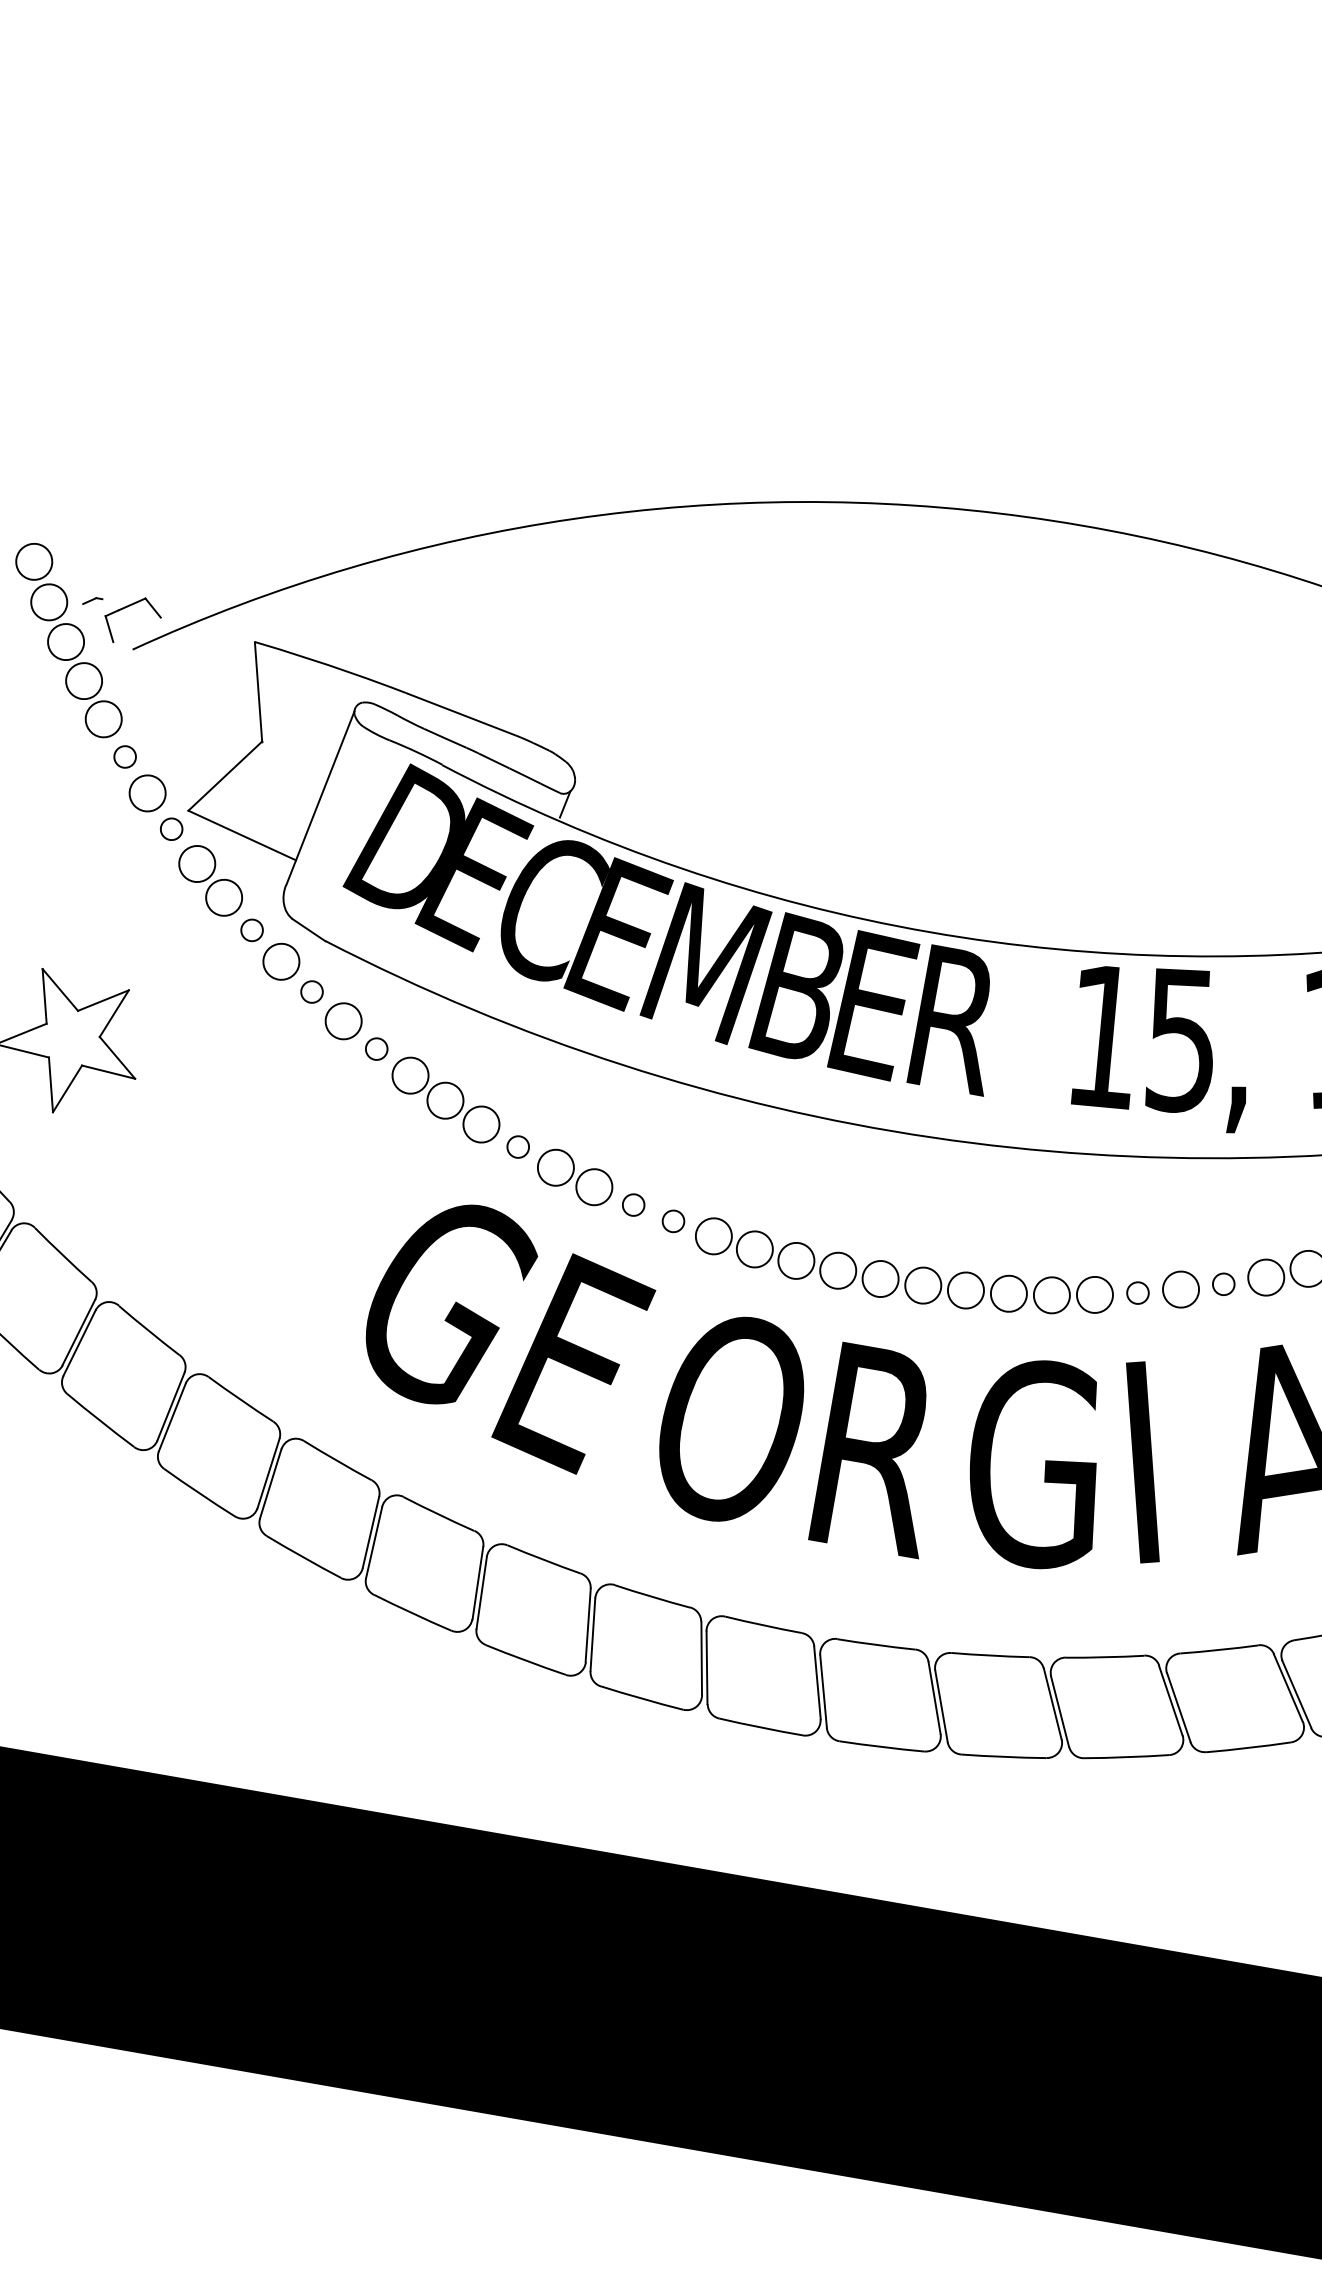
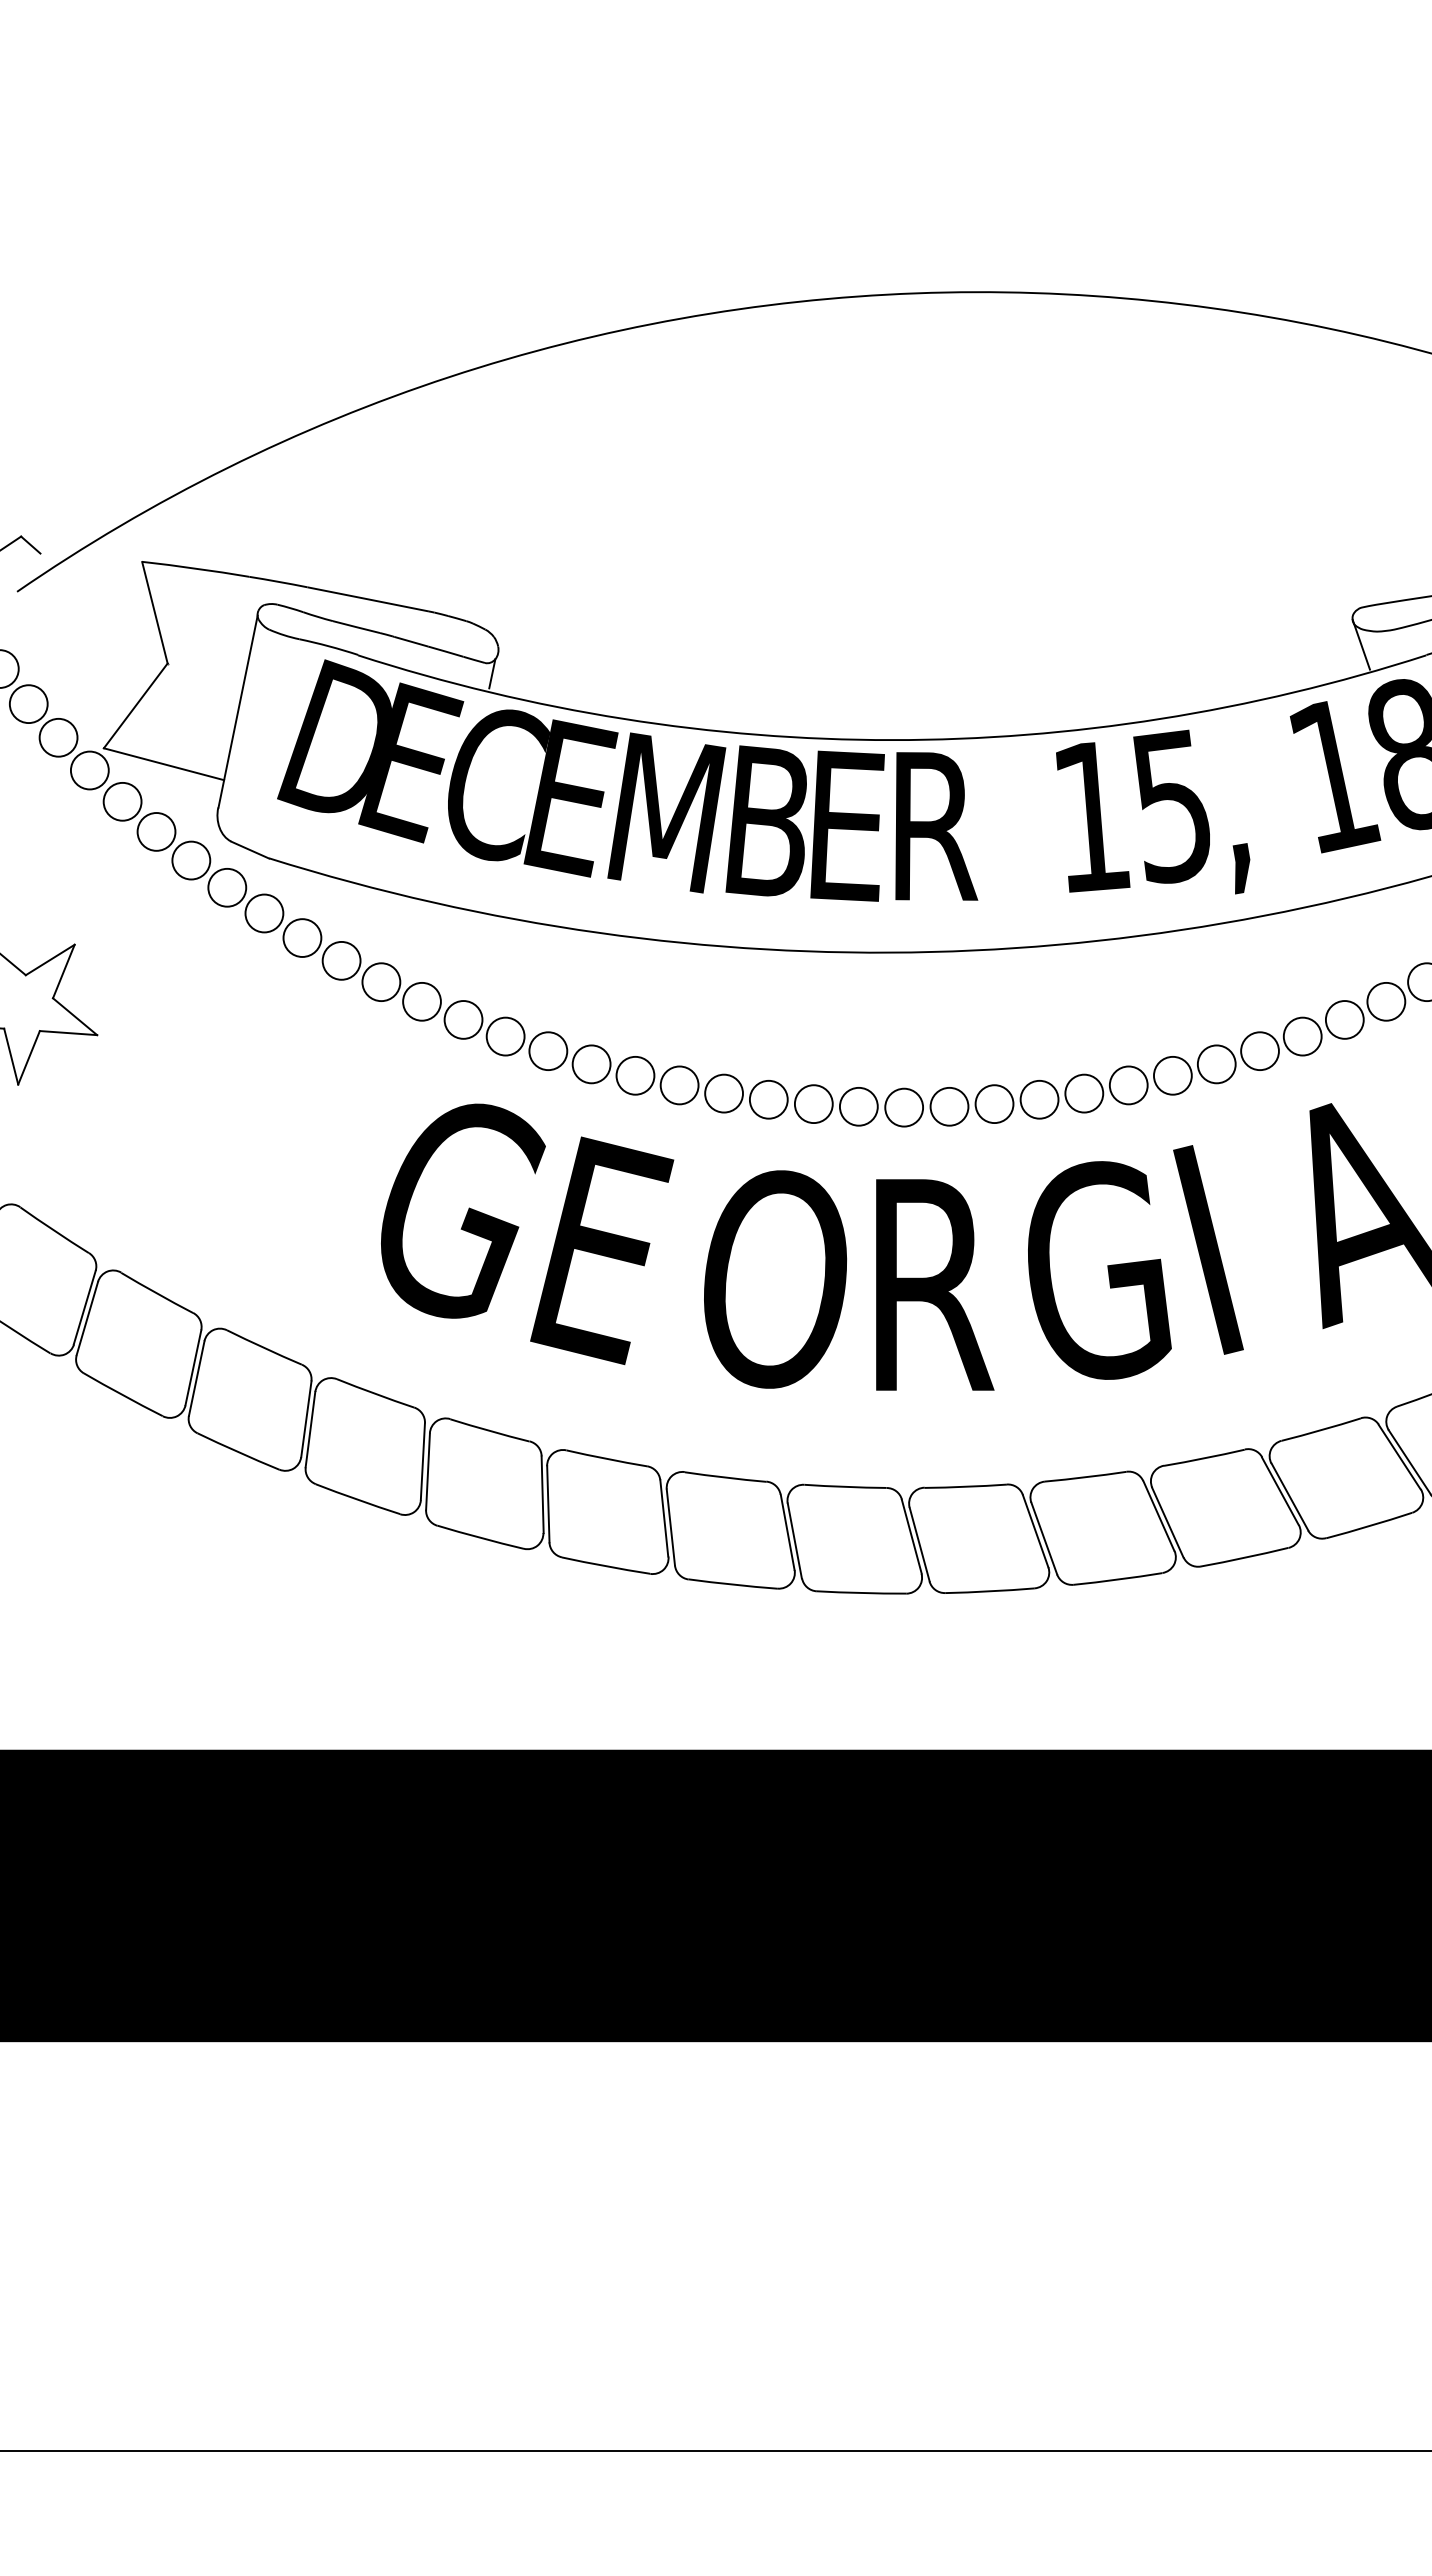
circle: (124, 757) -> (28, 704), size x1.67
circle: (171, 829) -> (89, 770), size x1.67
circle: (252, 930) -> (191, 860), size x1.67
circle: (312, 992) -> (264, 913), size x1.67
circle: (376, 1048) -> (341, 960), size x1.67
circle: (518, 1146) -> (505, 1036), size x1.67
circle: (633, 1204) -> (635, 1075), size x1.67
circle: (673, 1221) -> (679, 1085), size x1.67
circle: (1223, 1284) -> (1259, 1051), size x1.67
circle: (1137, 1292) -> (1172, 1075), size x1.67

